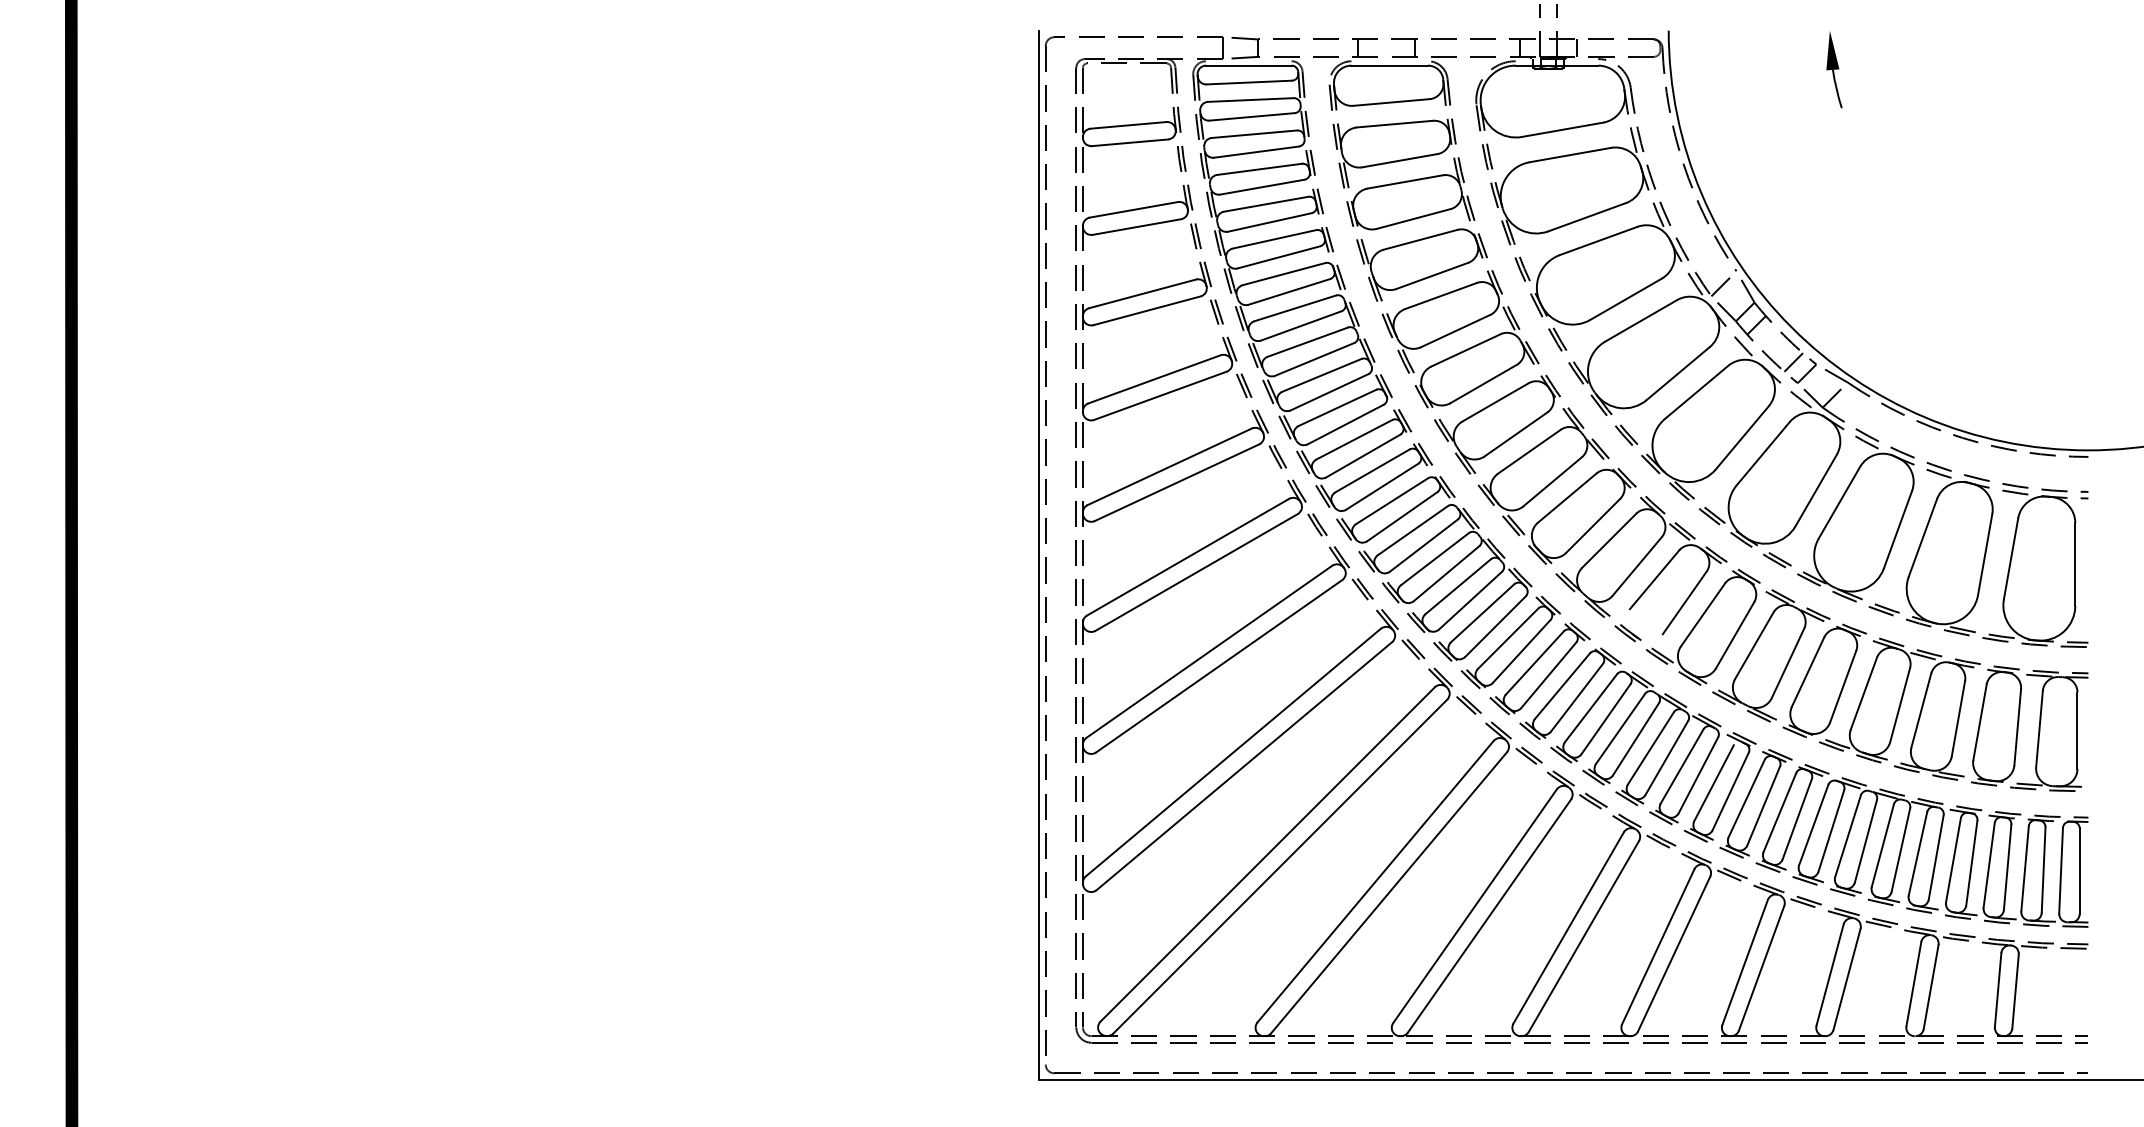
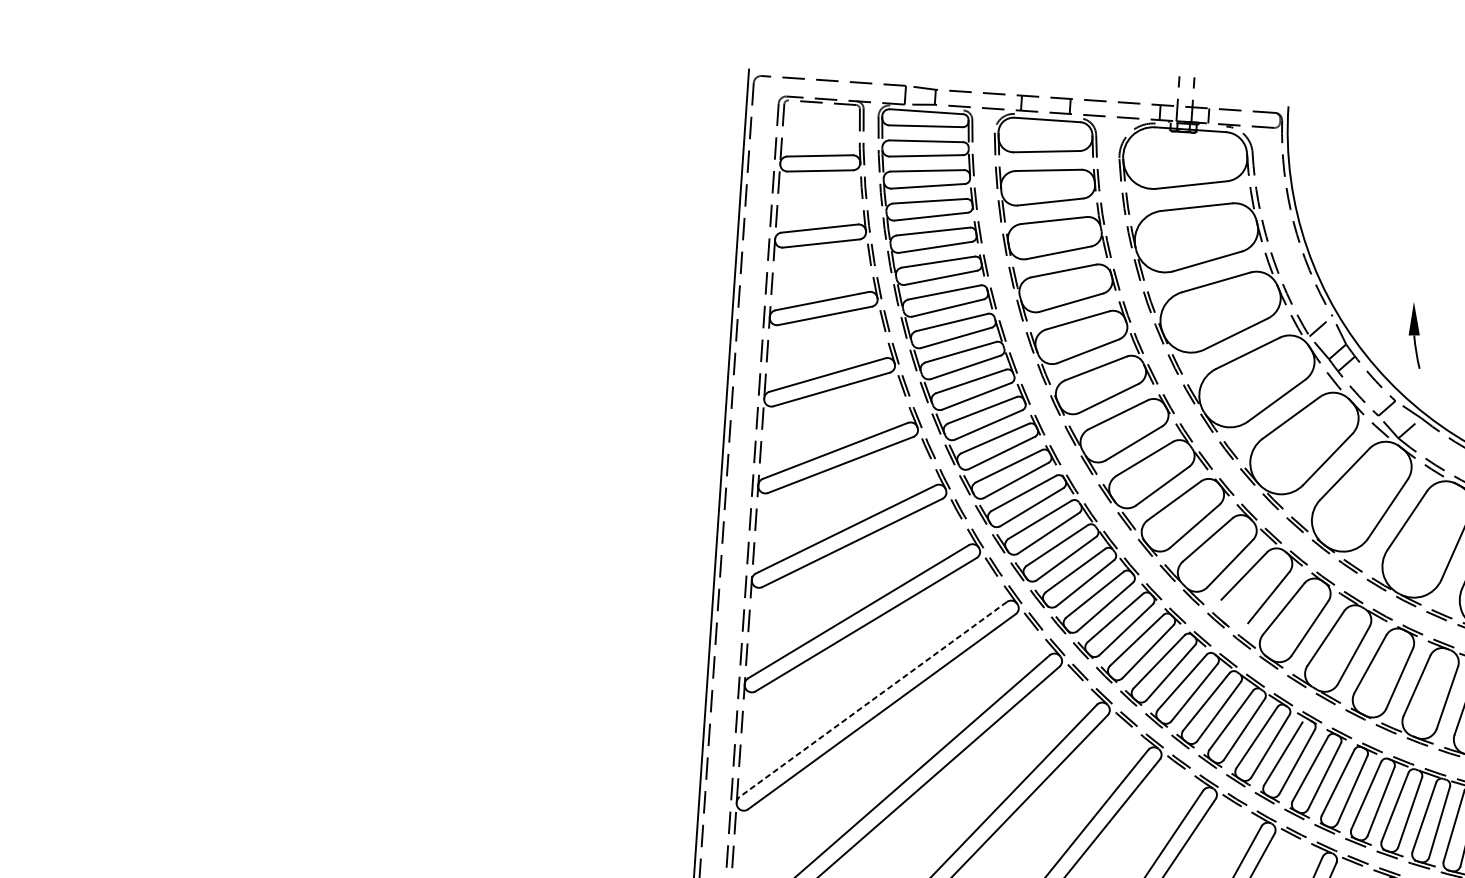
part: (1834, 69) -> (1415, 335), moved
line: (1793, 362) -> (1376, 397), removed
line: (1233, 752) -> (873, 699), solid -> dashed

